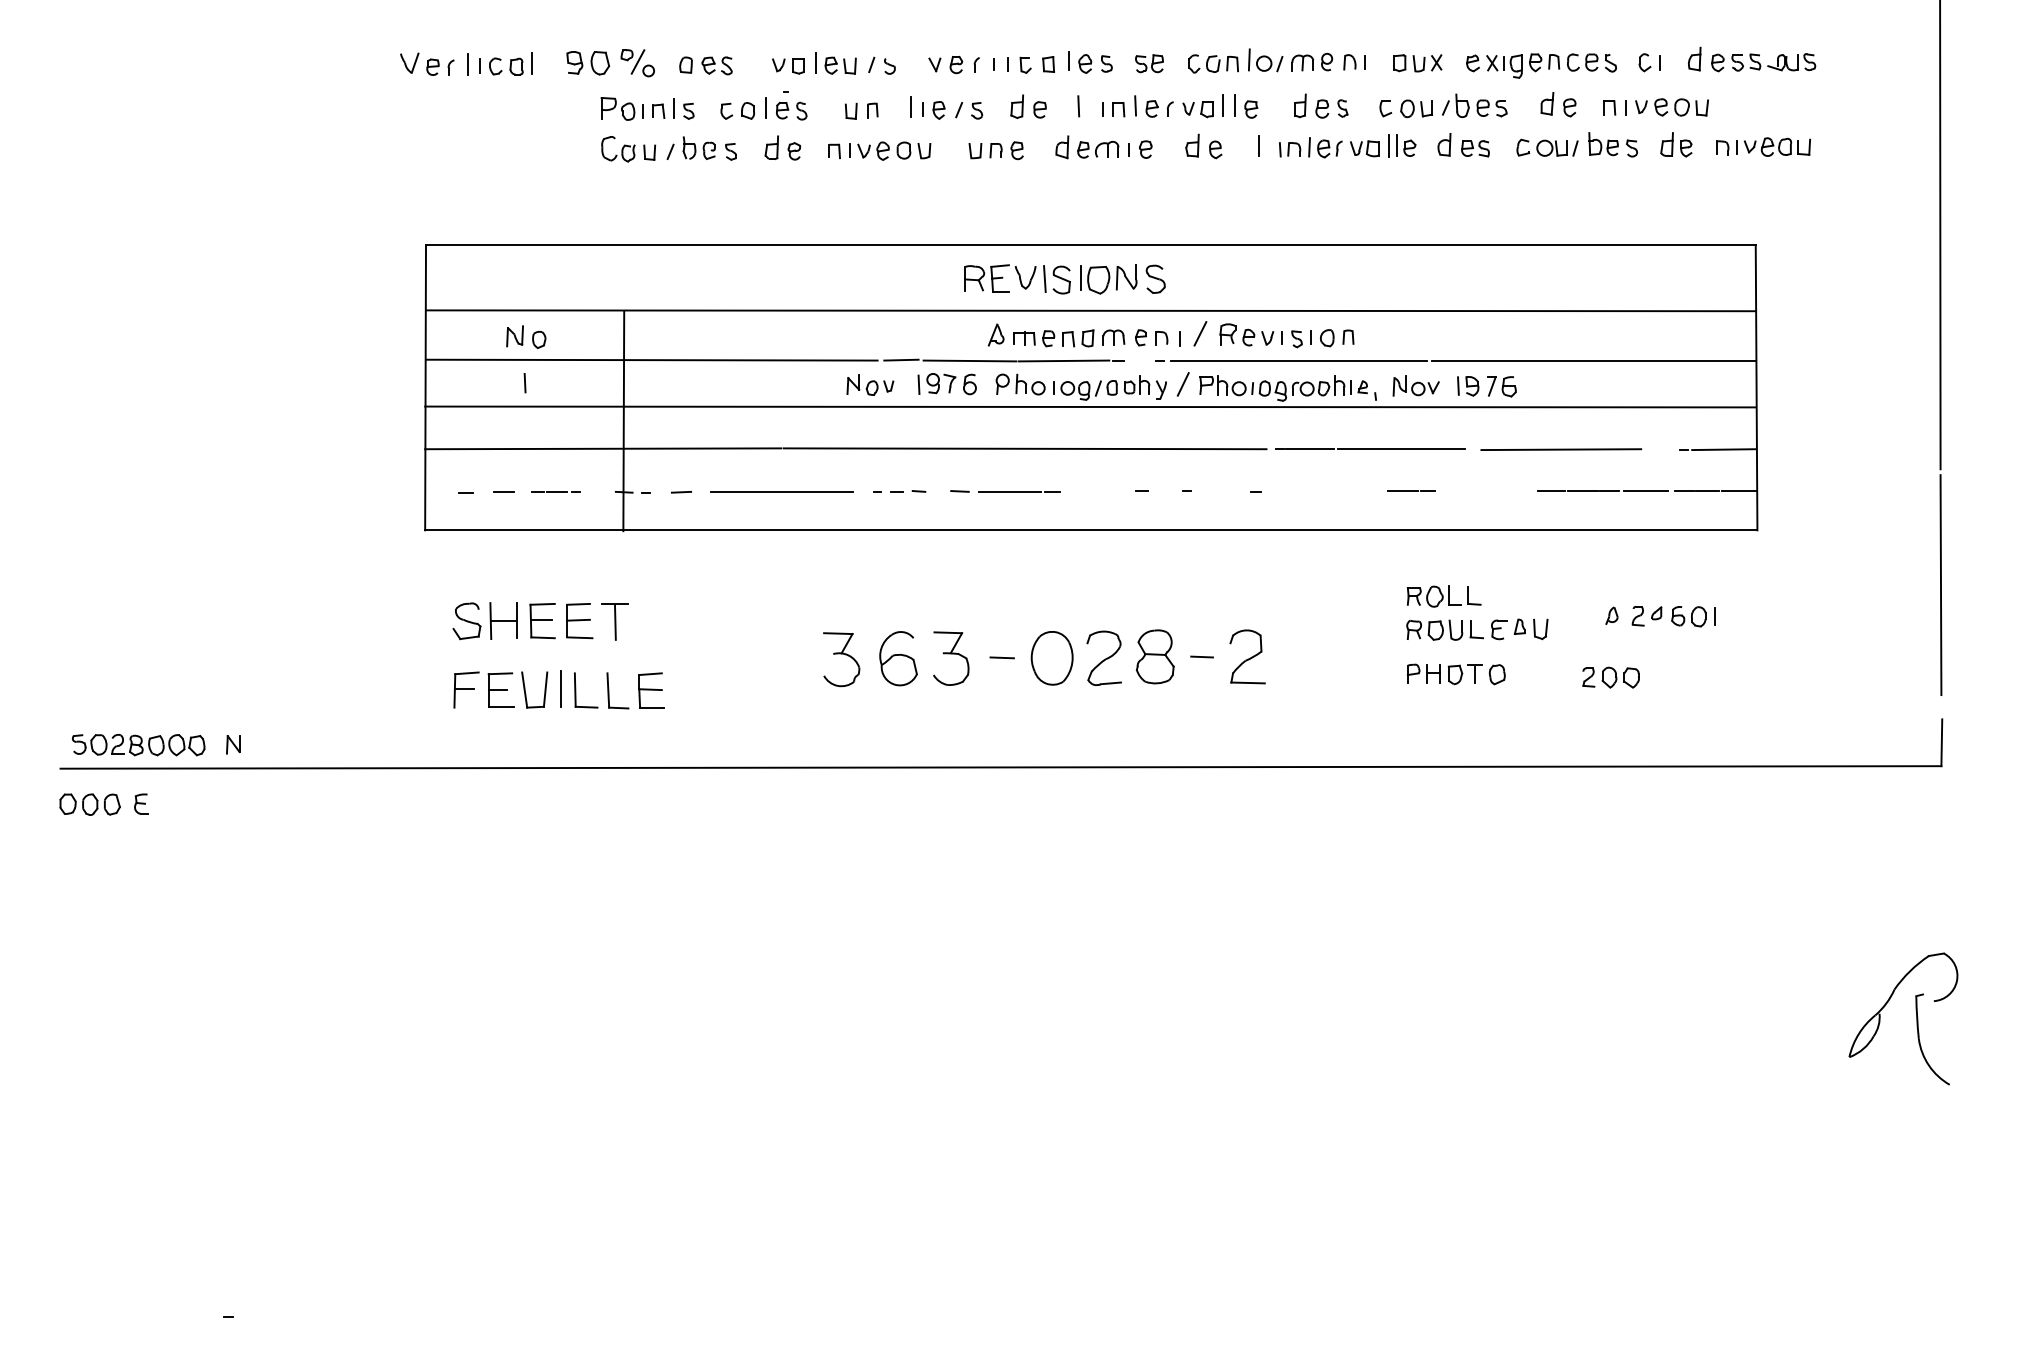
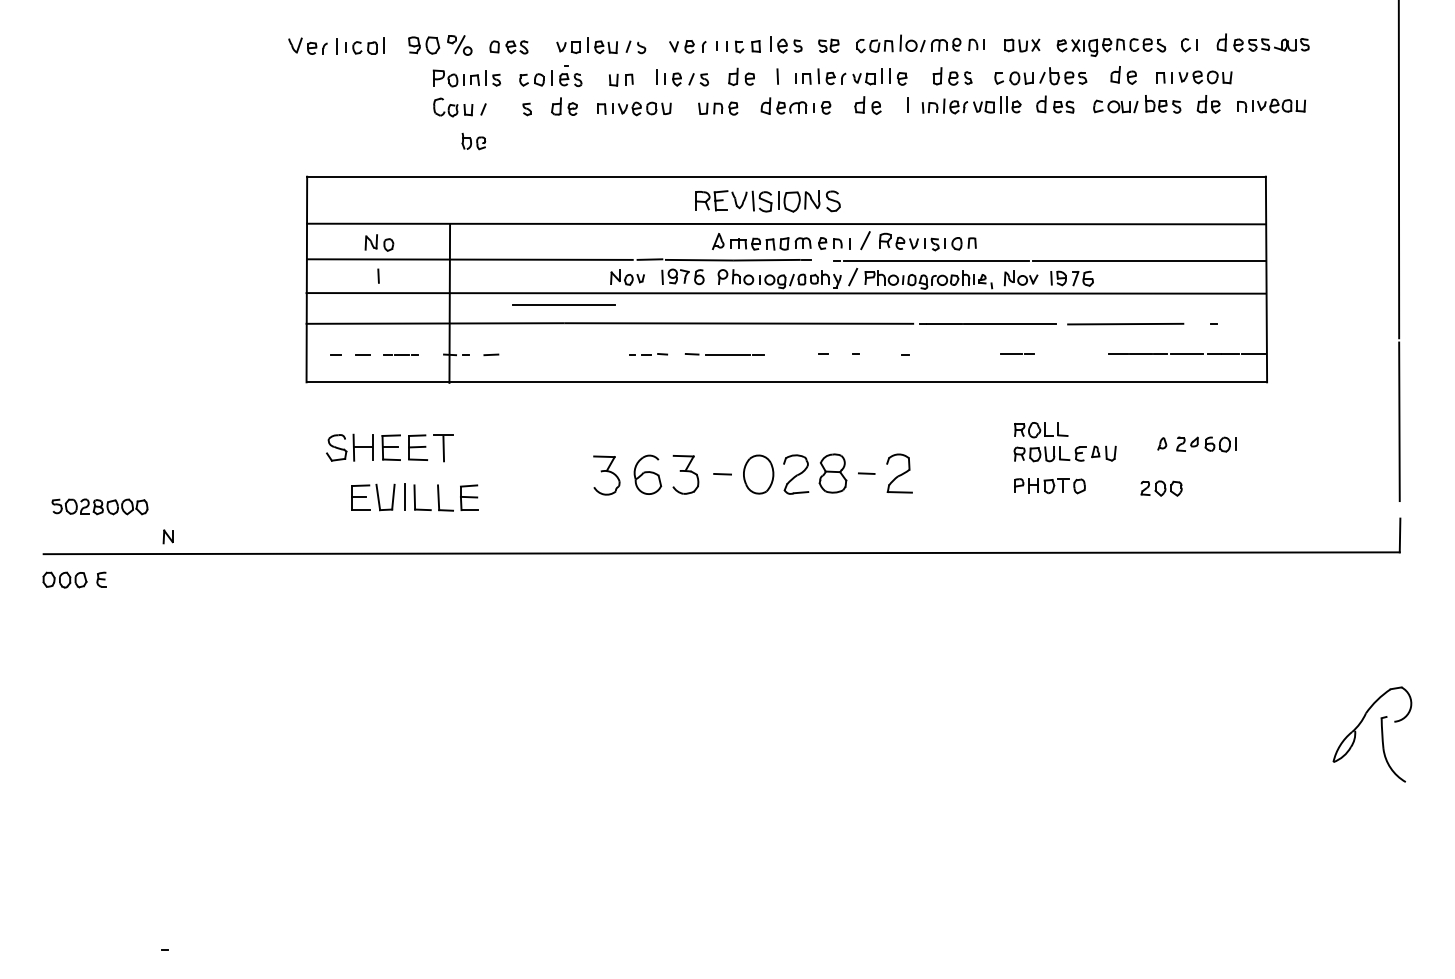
part: (698, 147) -> (473, 140), moved
line: (1723, 449) -> (1242, 324), removed
line: (781, 491) -> (563, 304), moved
part: (466, 689) -> (336, 497), removed
part: (138, 745) -> (99, 507), moved

